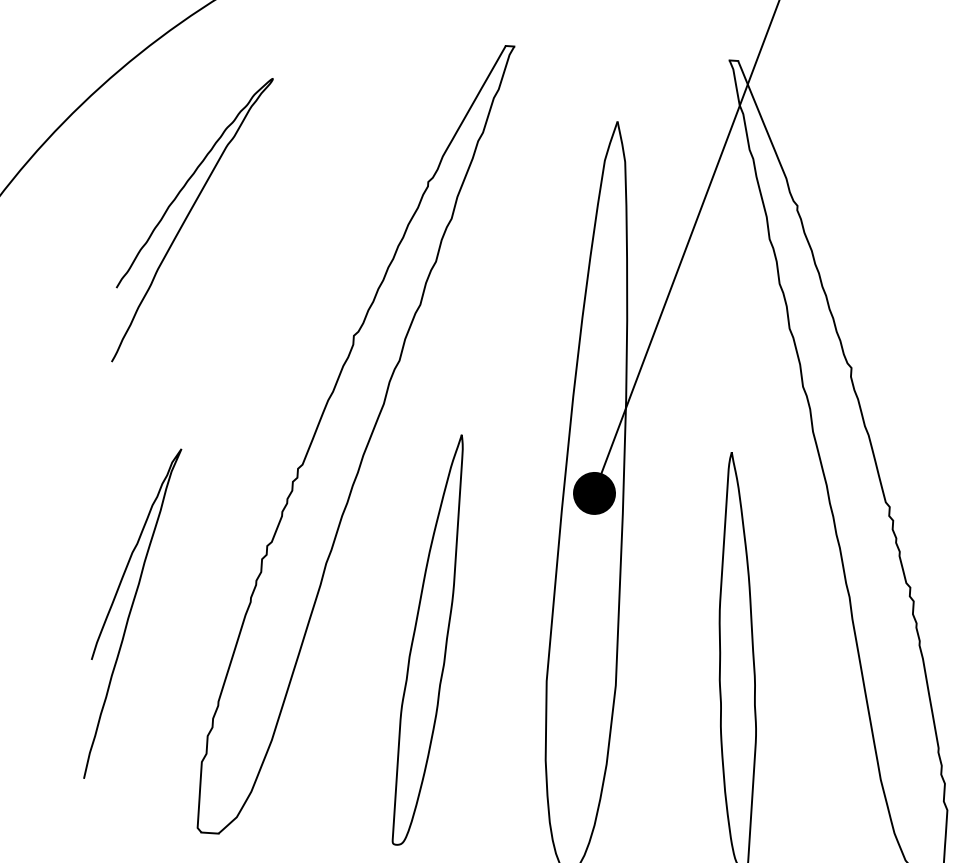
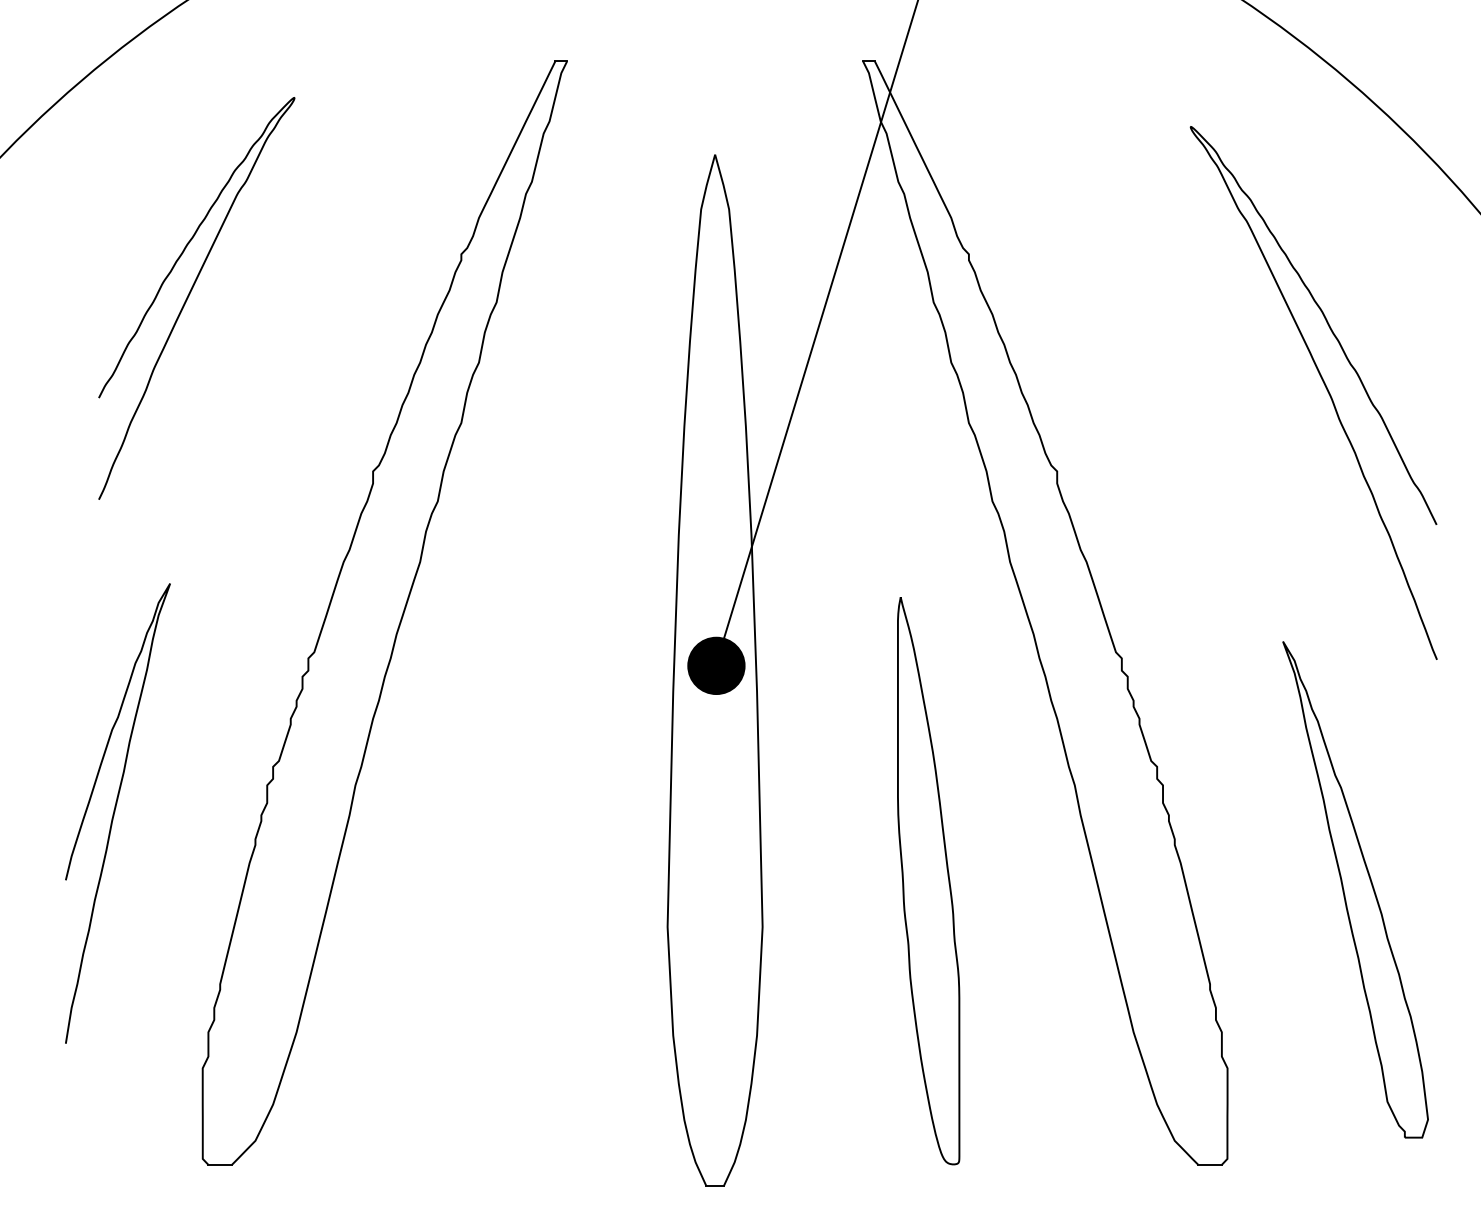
curve: (187, 217) -> (190, 294), moved
curve: (130, 612) -> (115, 812), moved
part: (427, 640) -> (501, 881), removed

